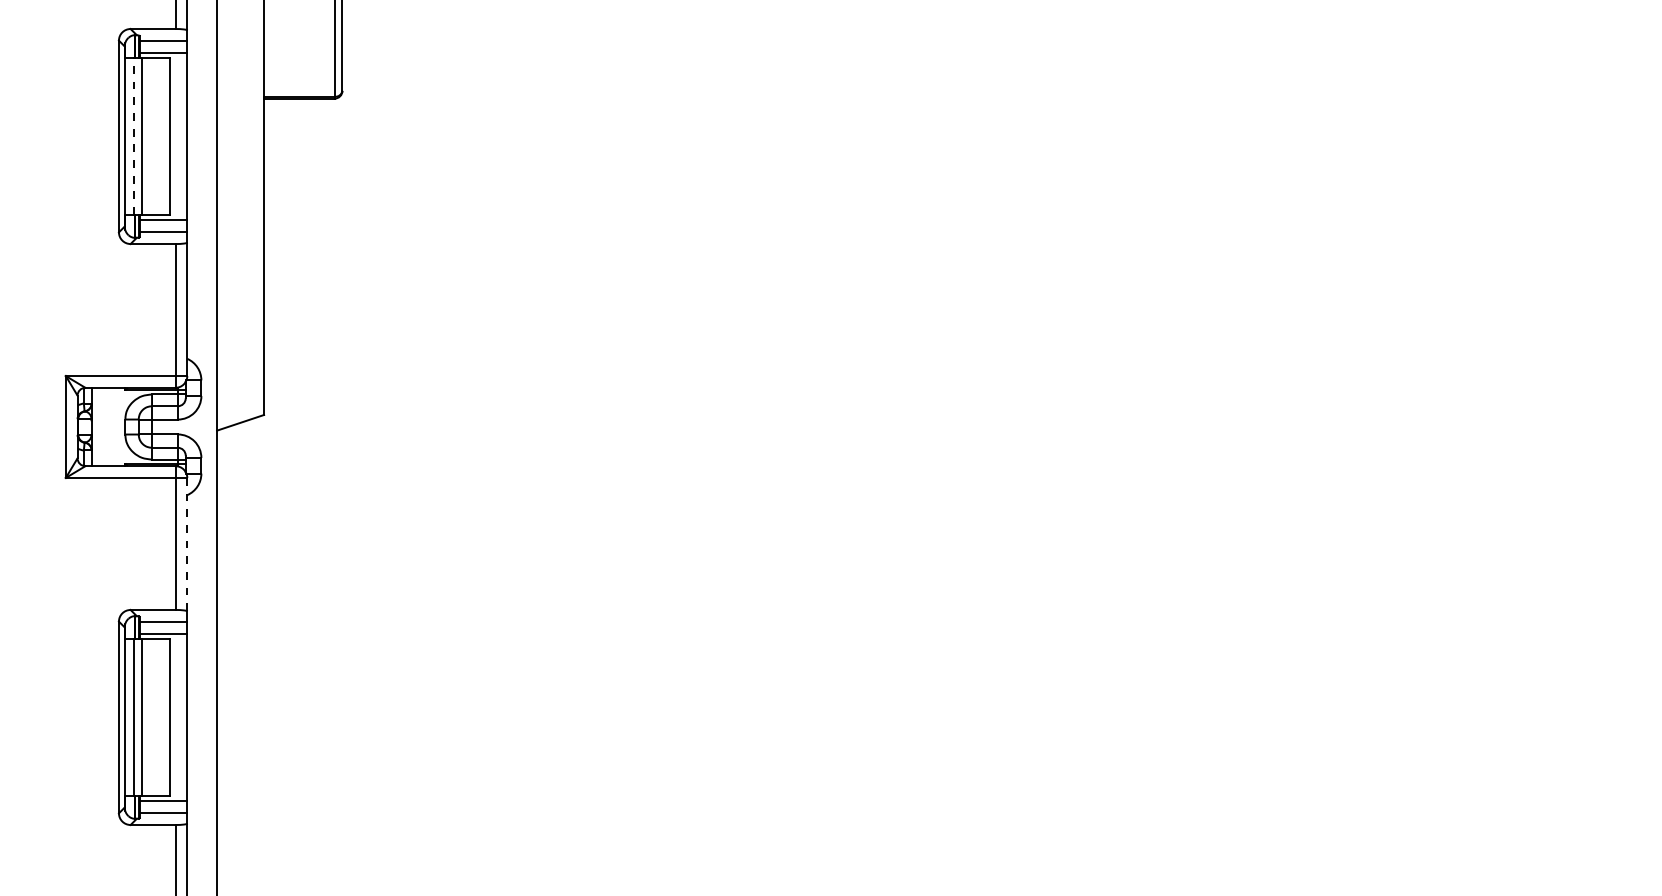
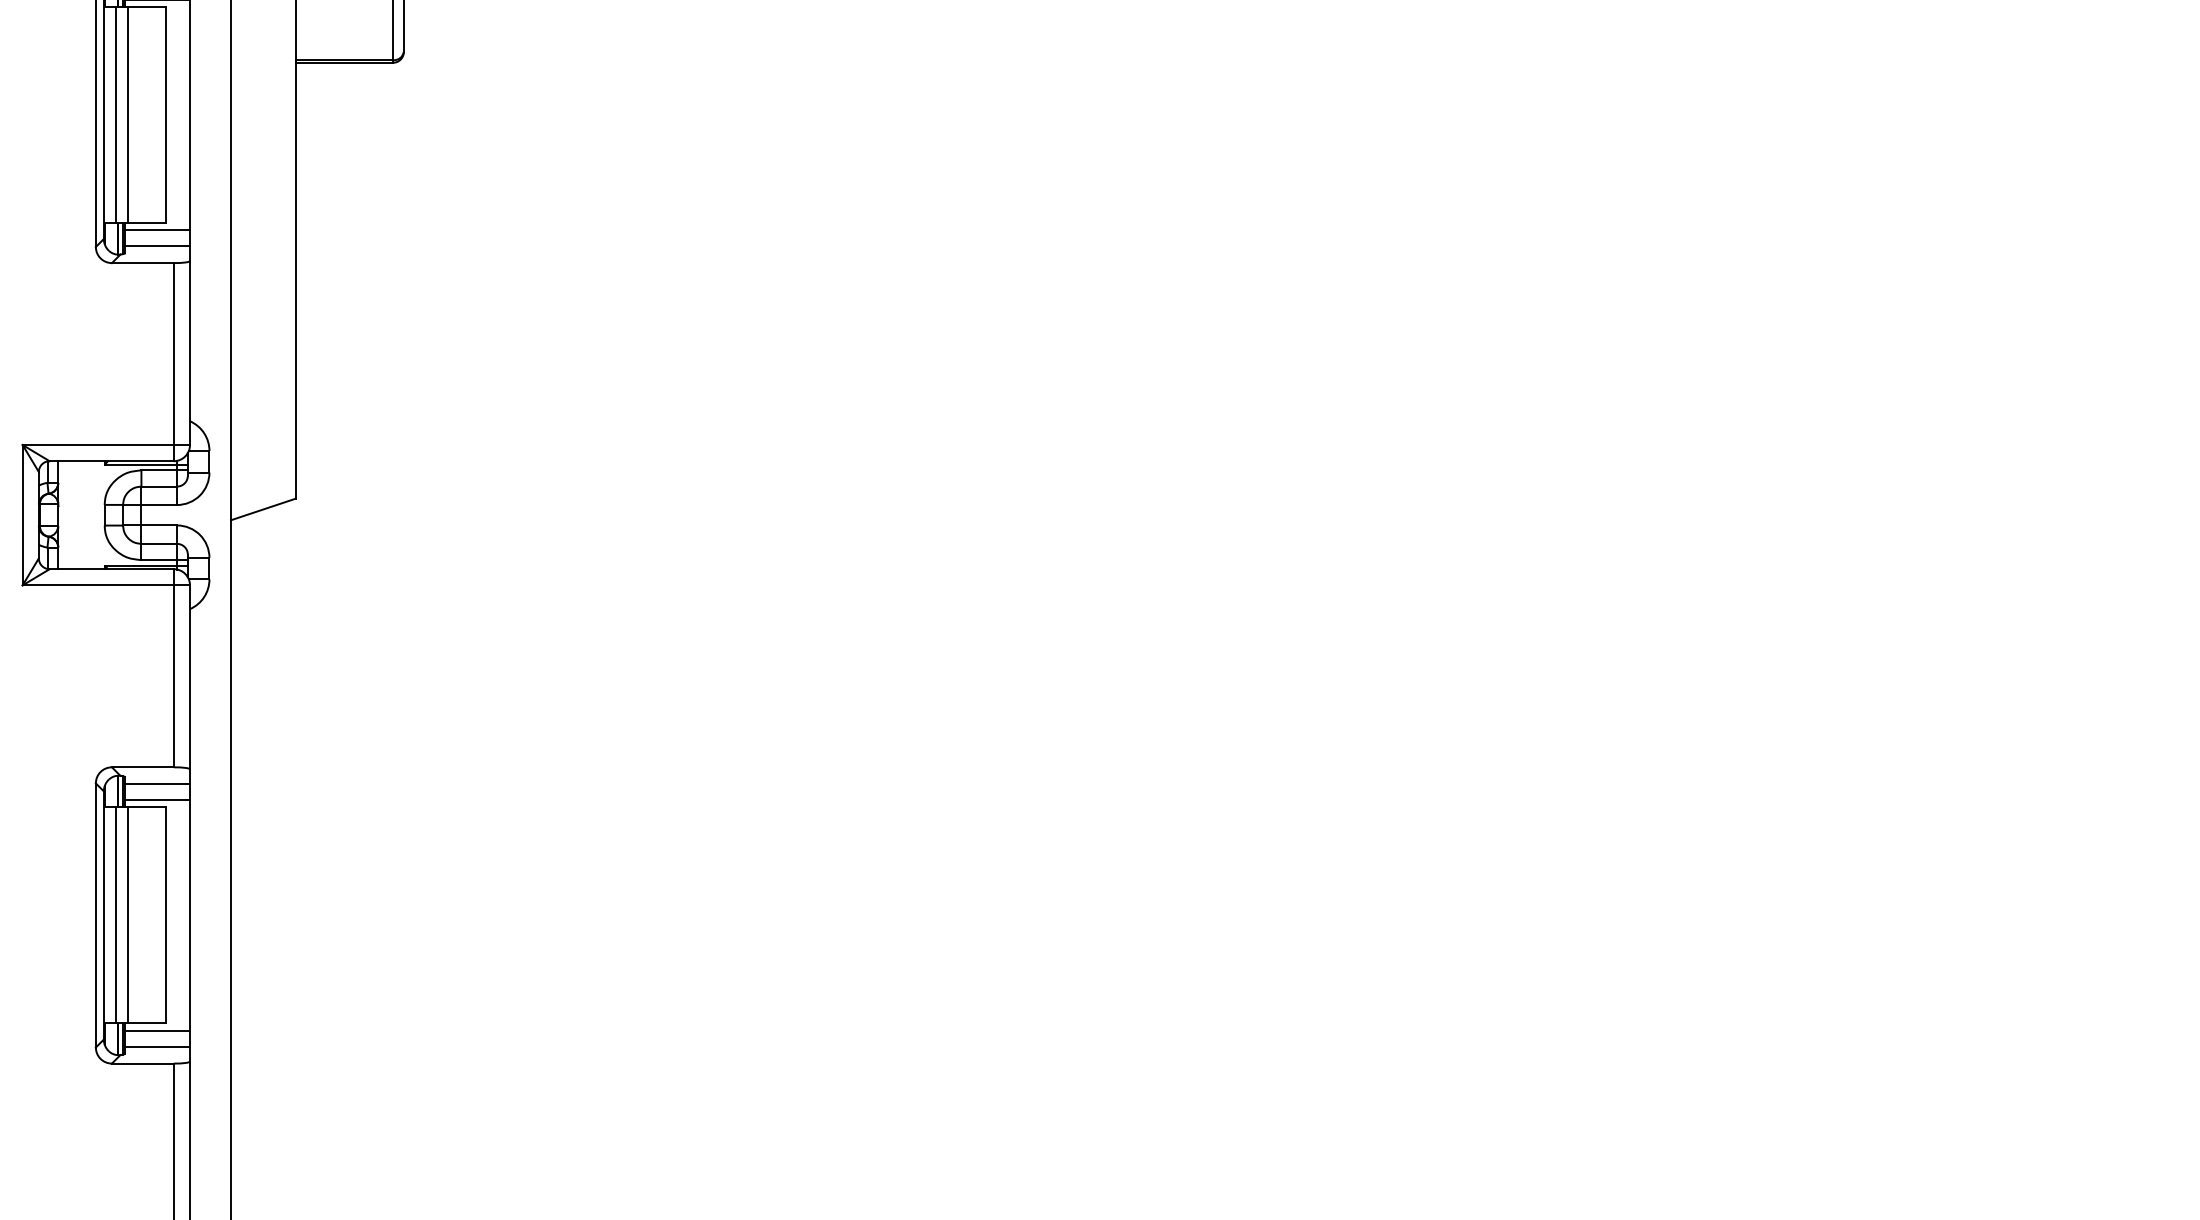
line: (133, 136) -> (115, 114), dashed -> solid
line: (187, 544) -> (190, 677), dashed -> solid

